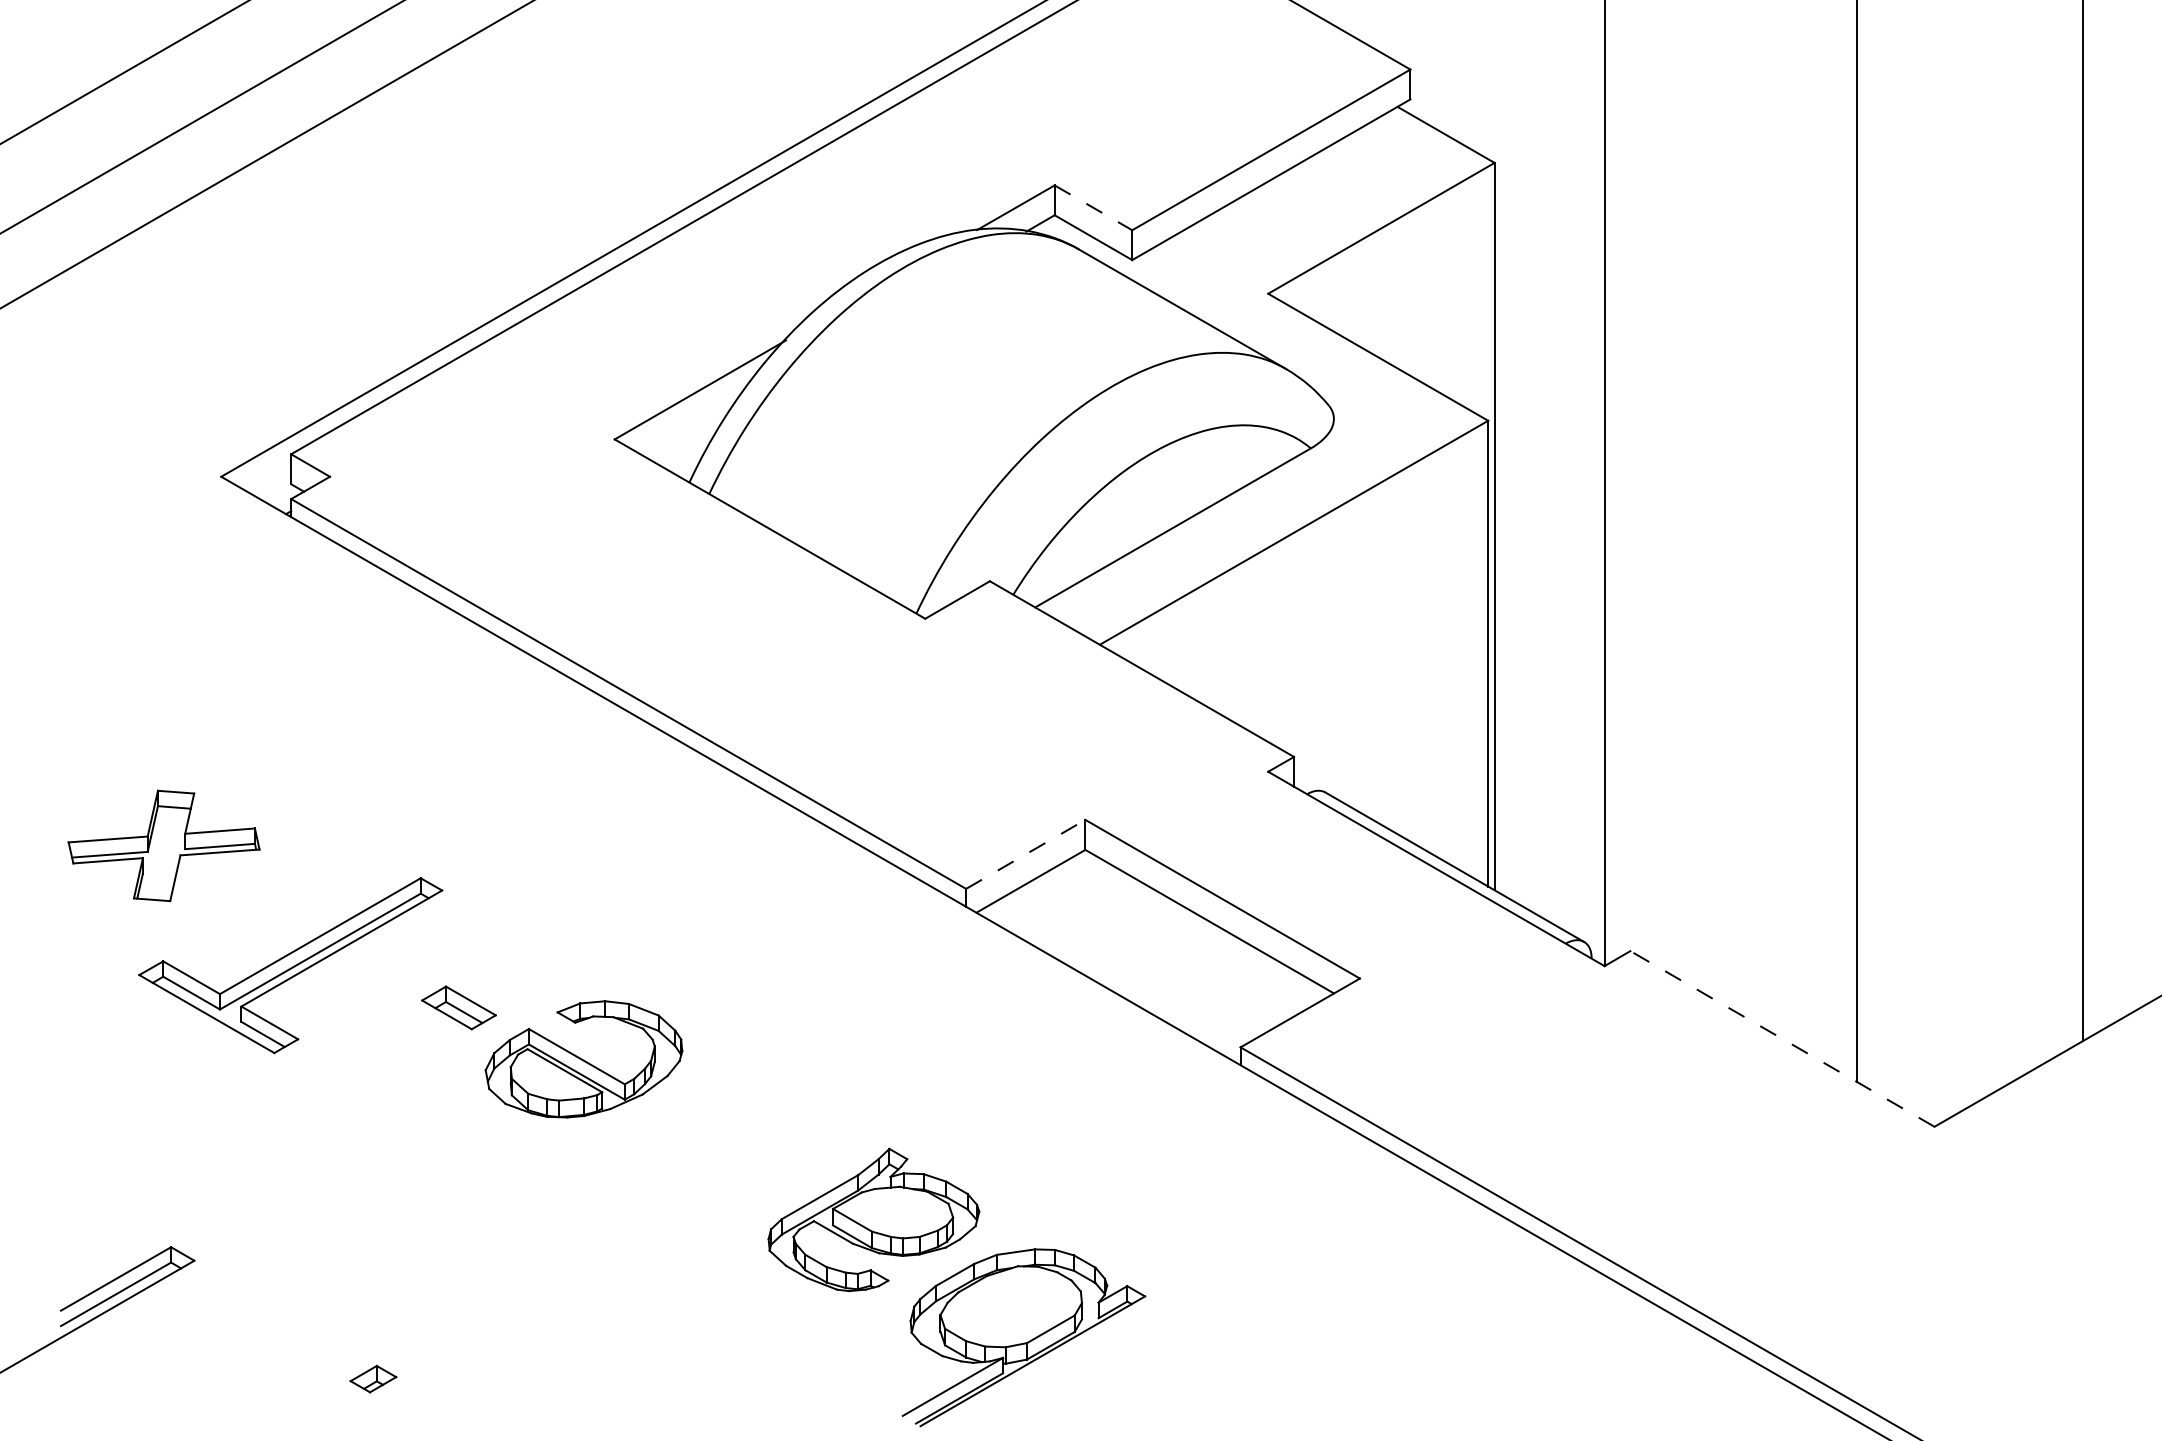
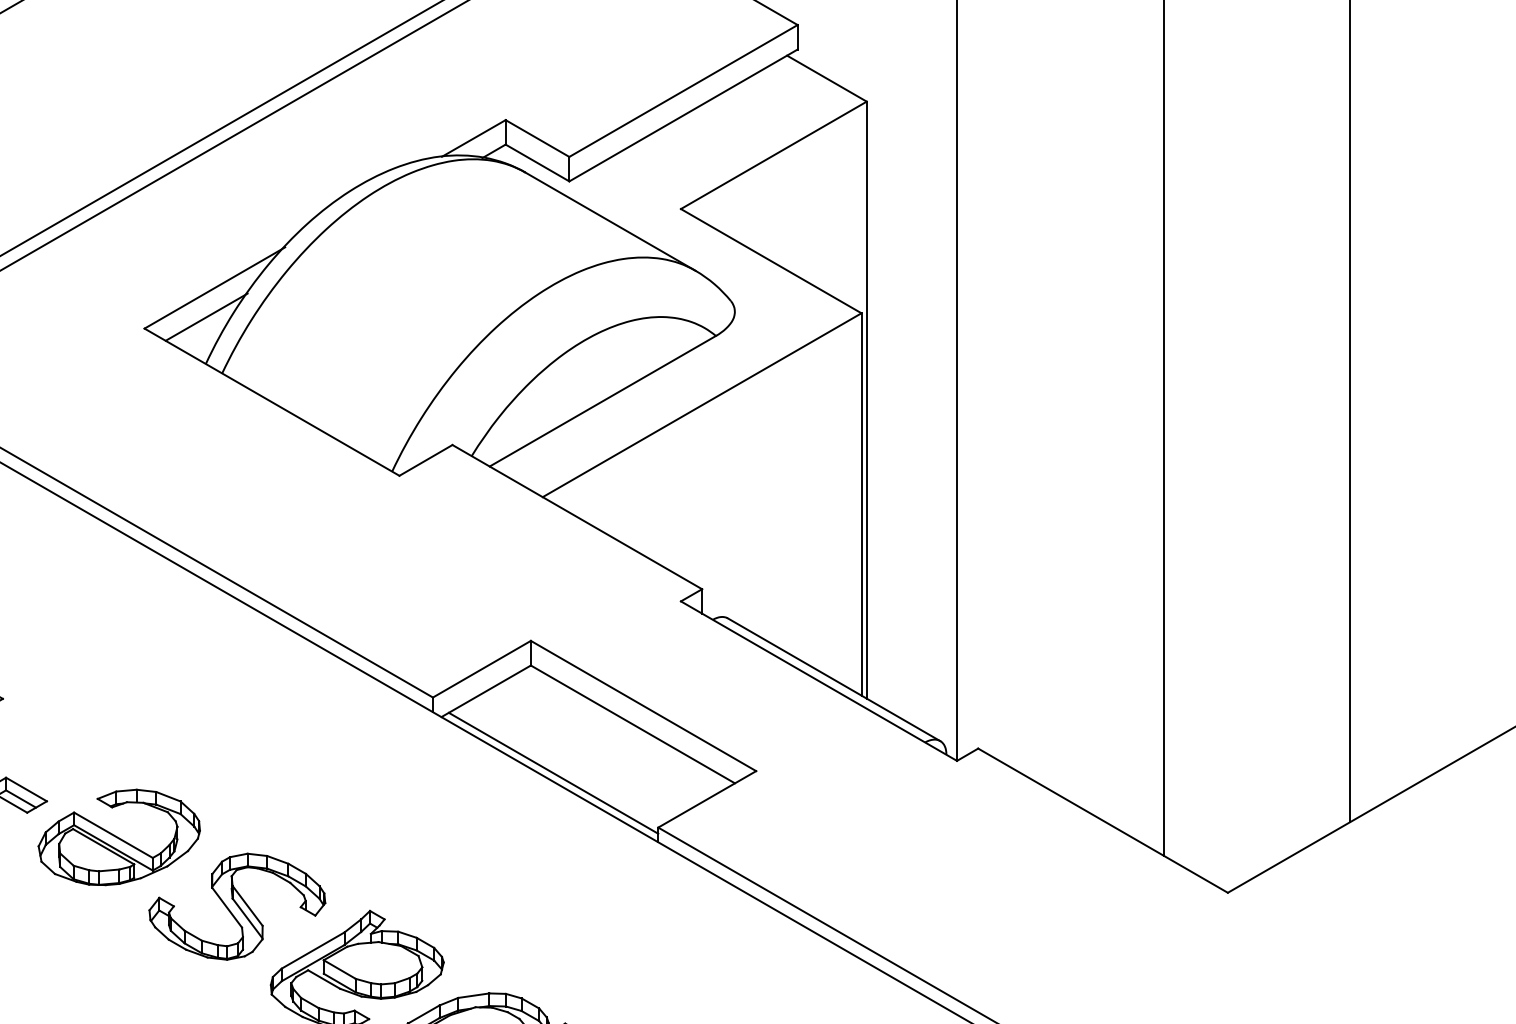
line: (1093, 207) -> (537, 138), dashed -> solid
line: (690, 425) -> (206, 317), added
line: (1025, 854) -> (481, 669), dashed -> solid
line: (1112, 980) -> (553, 772), added
line: (1782, 1038) -> (1103, 820), dashed -> solid
part: (727, 1143) -> (237, 906), added

